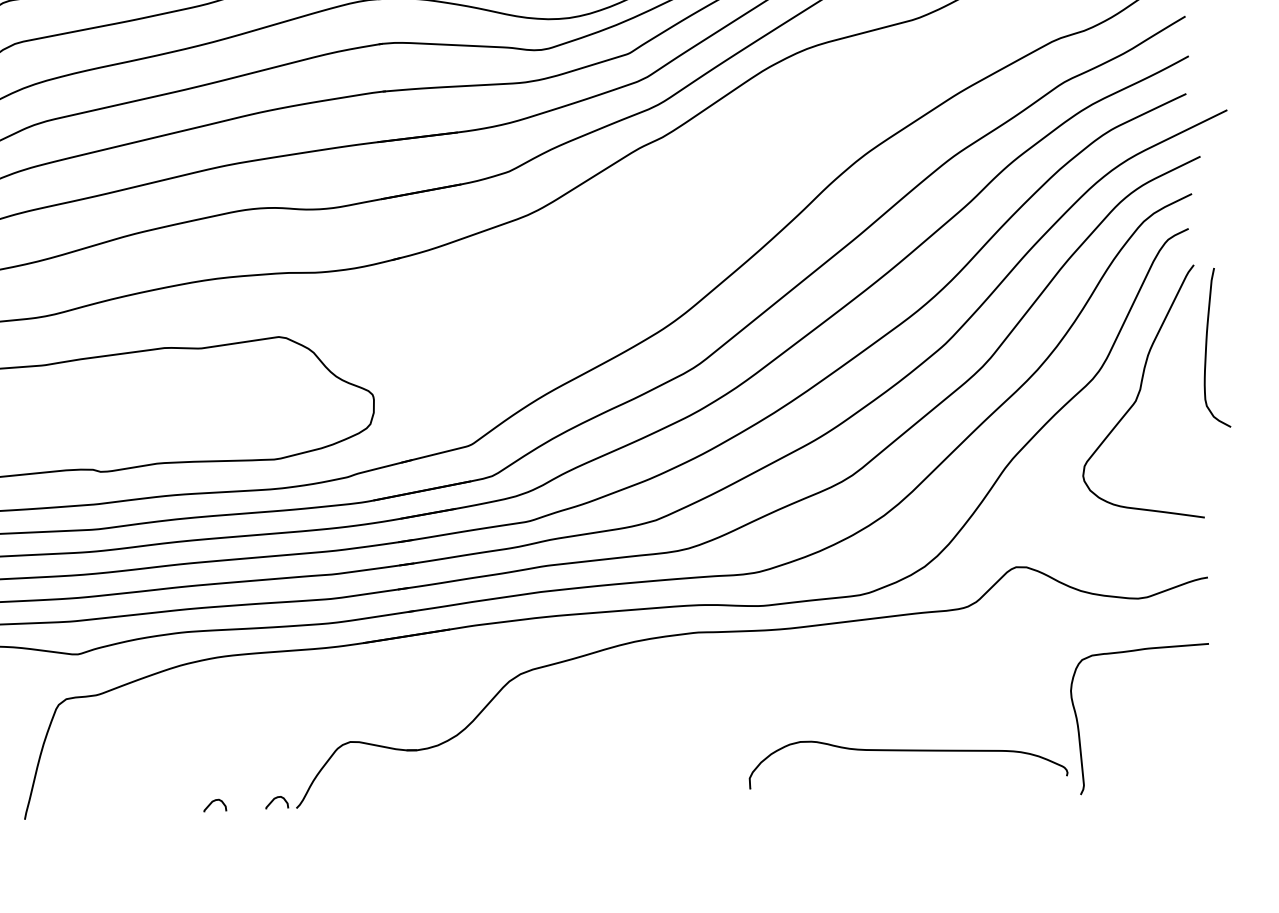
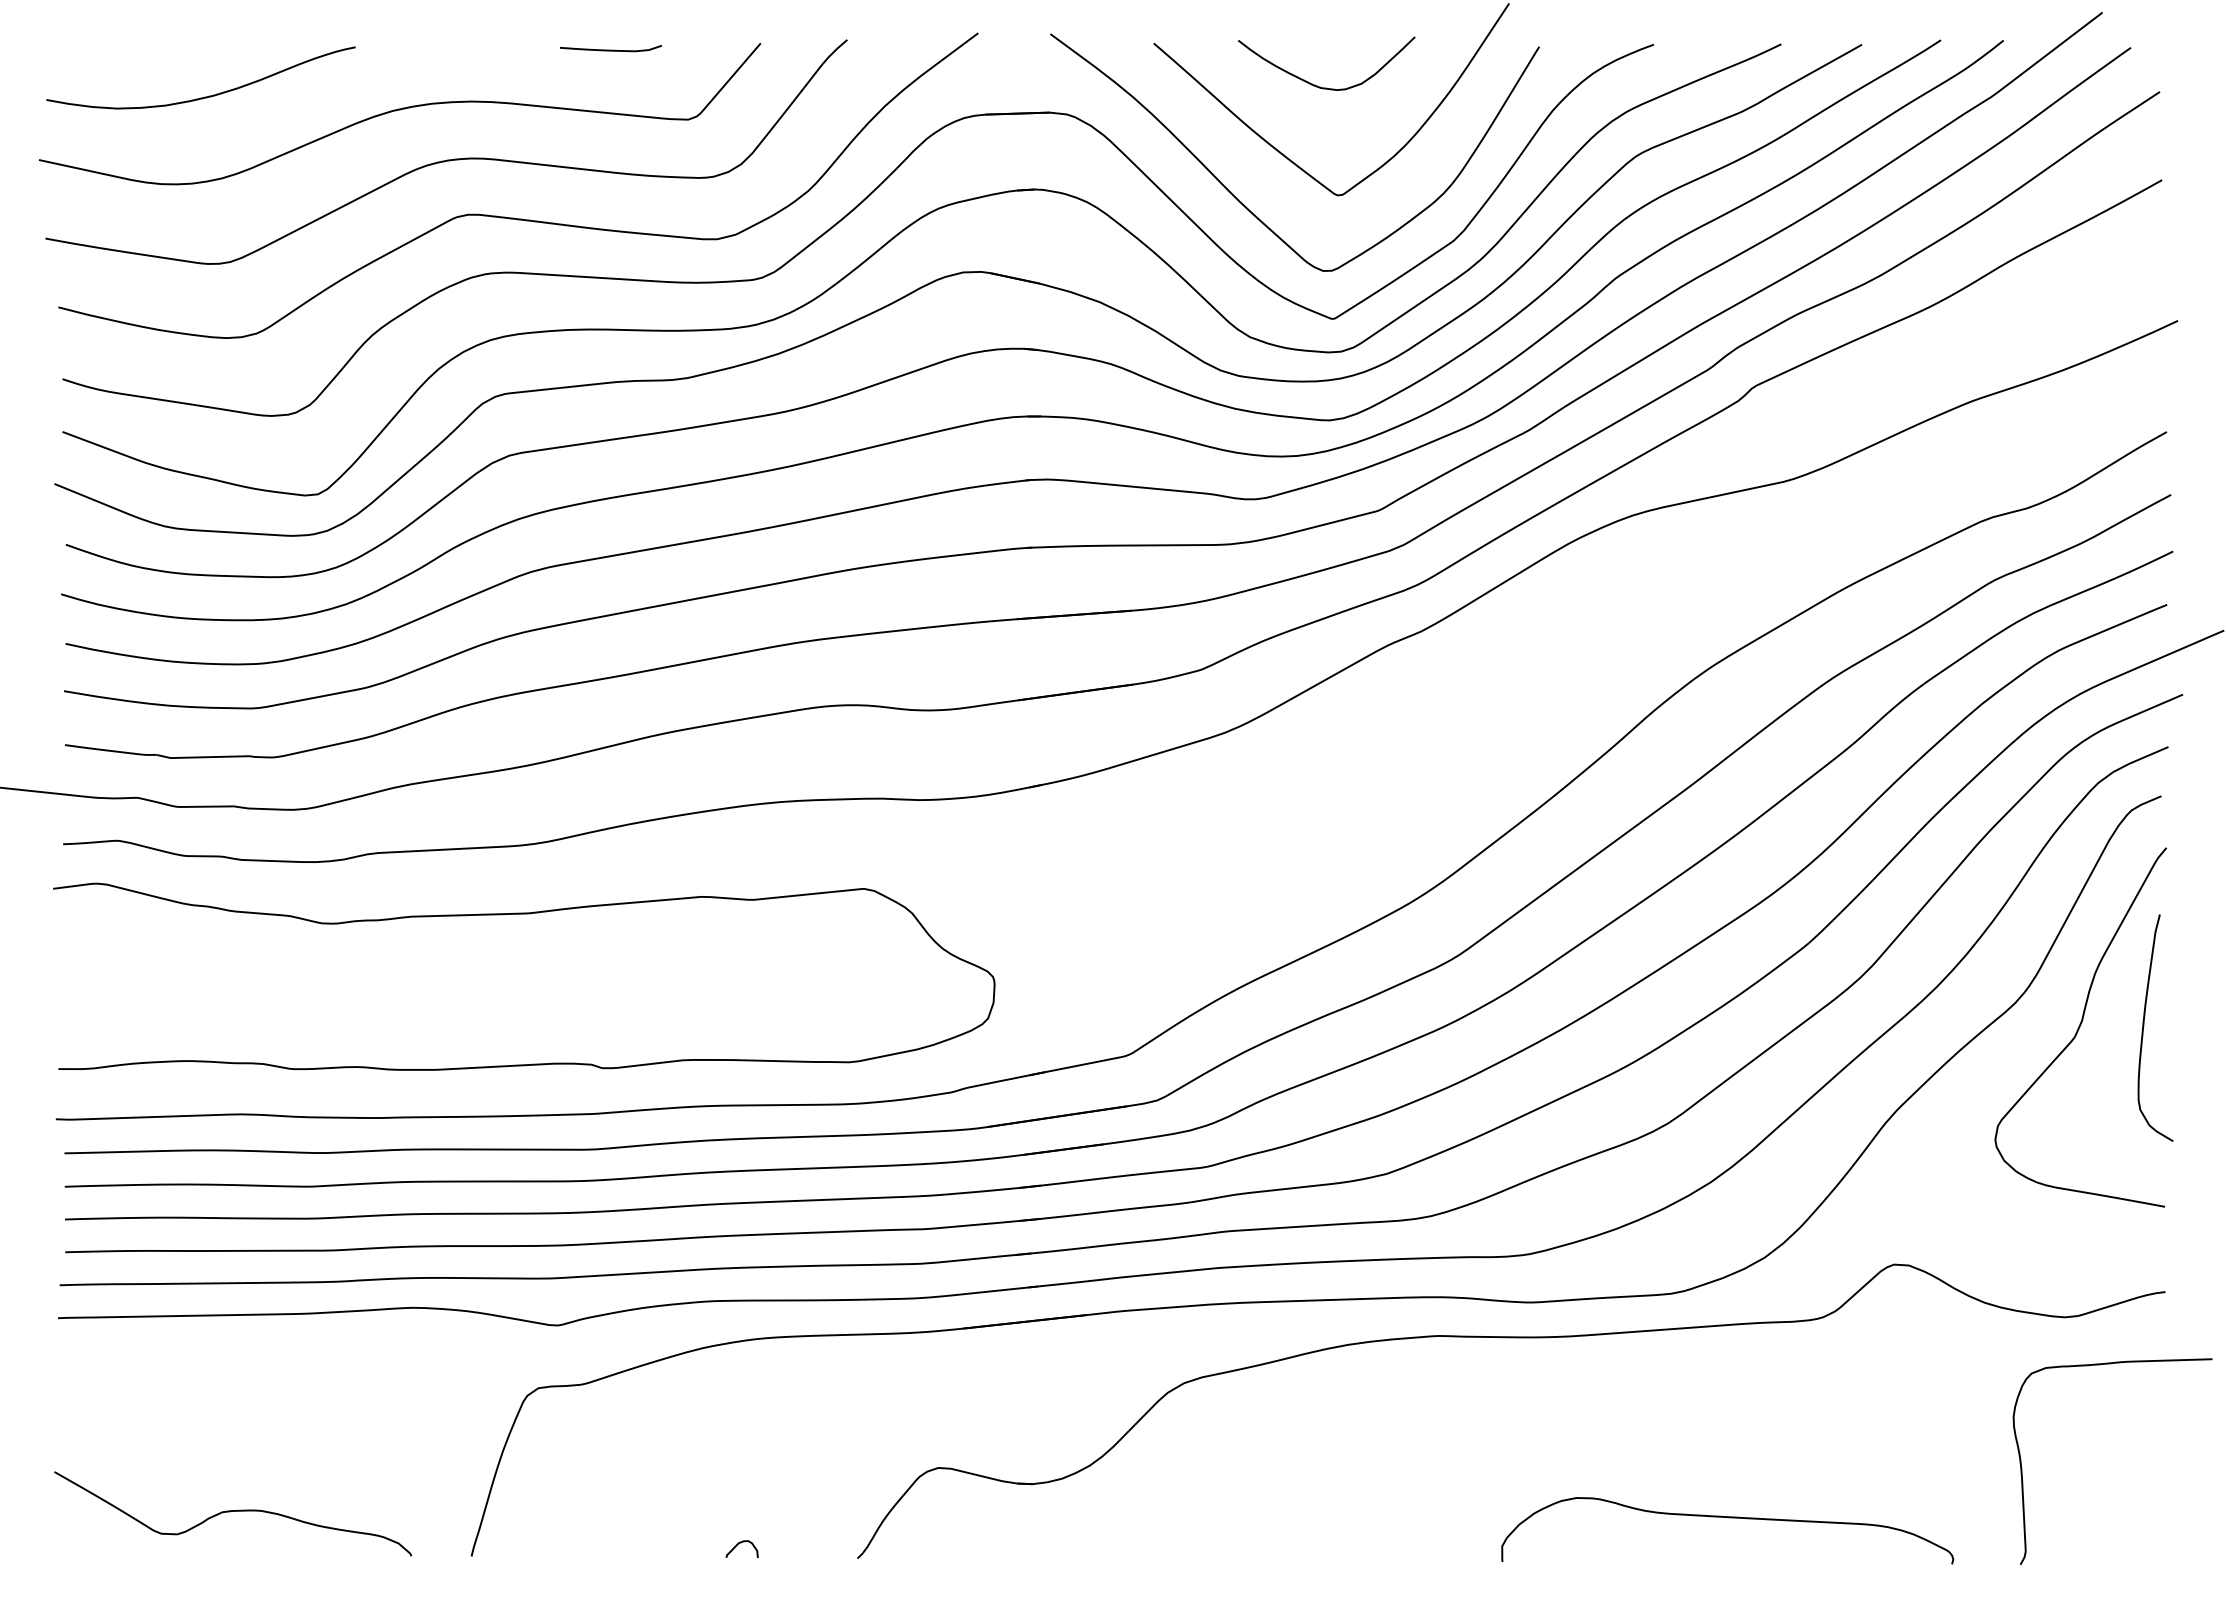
curve: (1207, 347) -> (2144, 1026), moved
curve: (1078, 726) -> (2022, 1467), moved
curve: (276, 798) -> (829, 1543), removed

